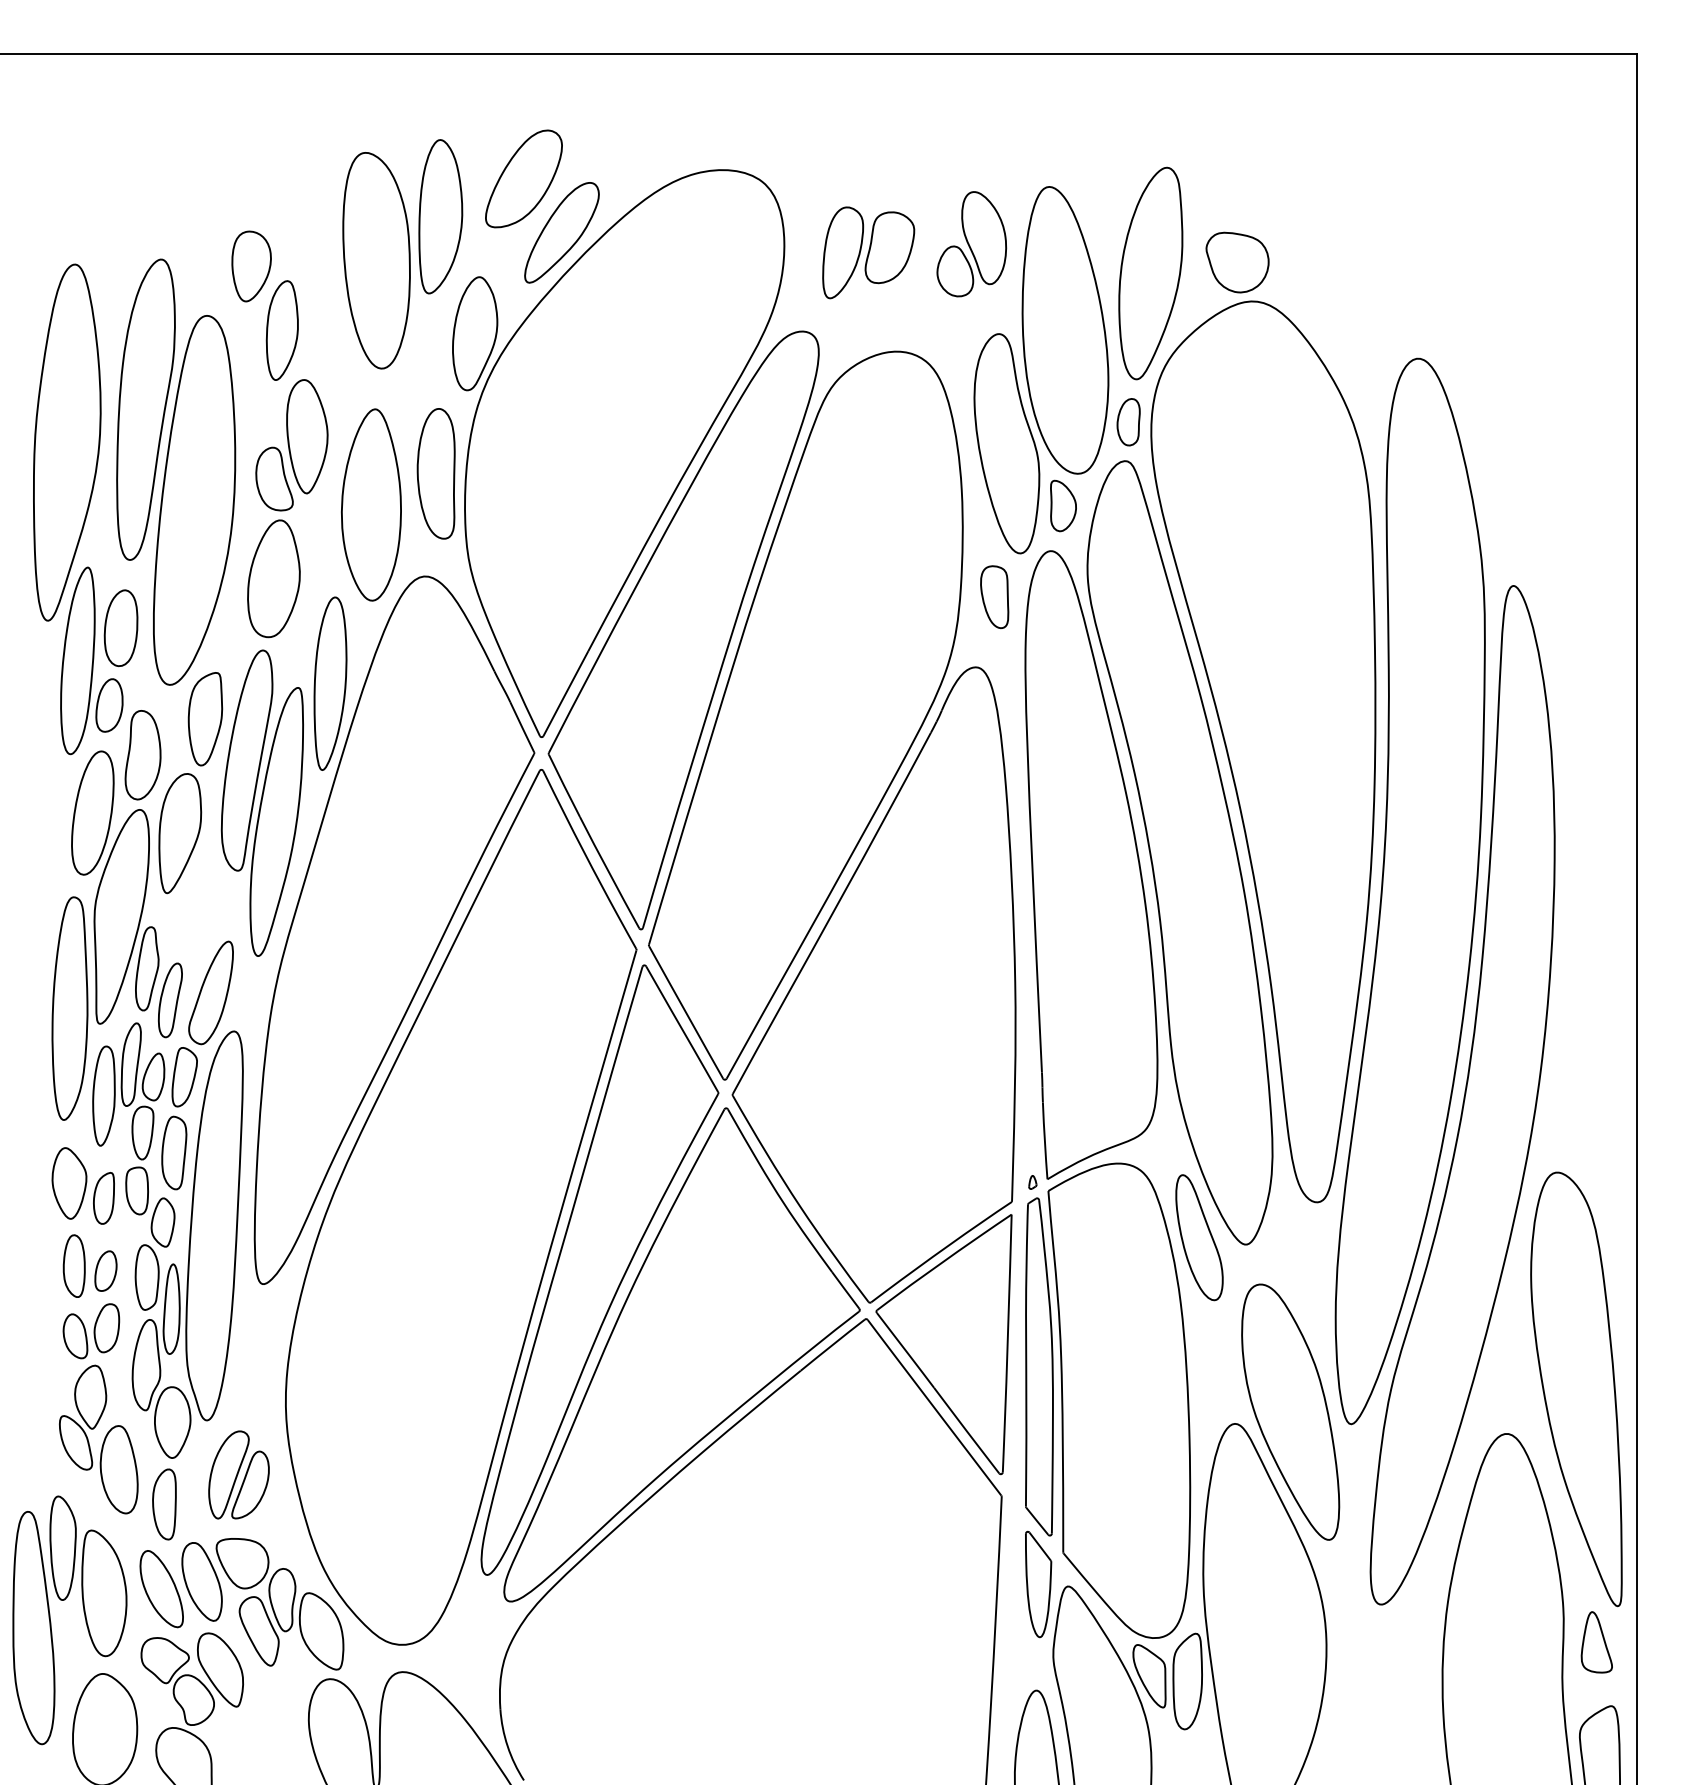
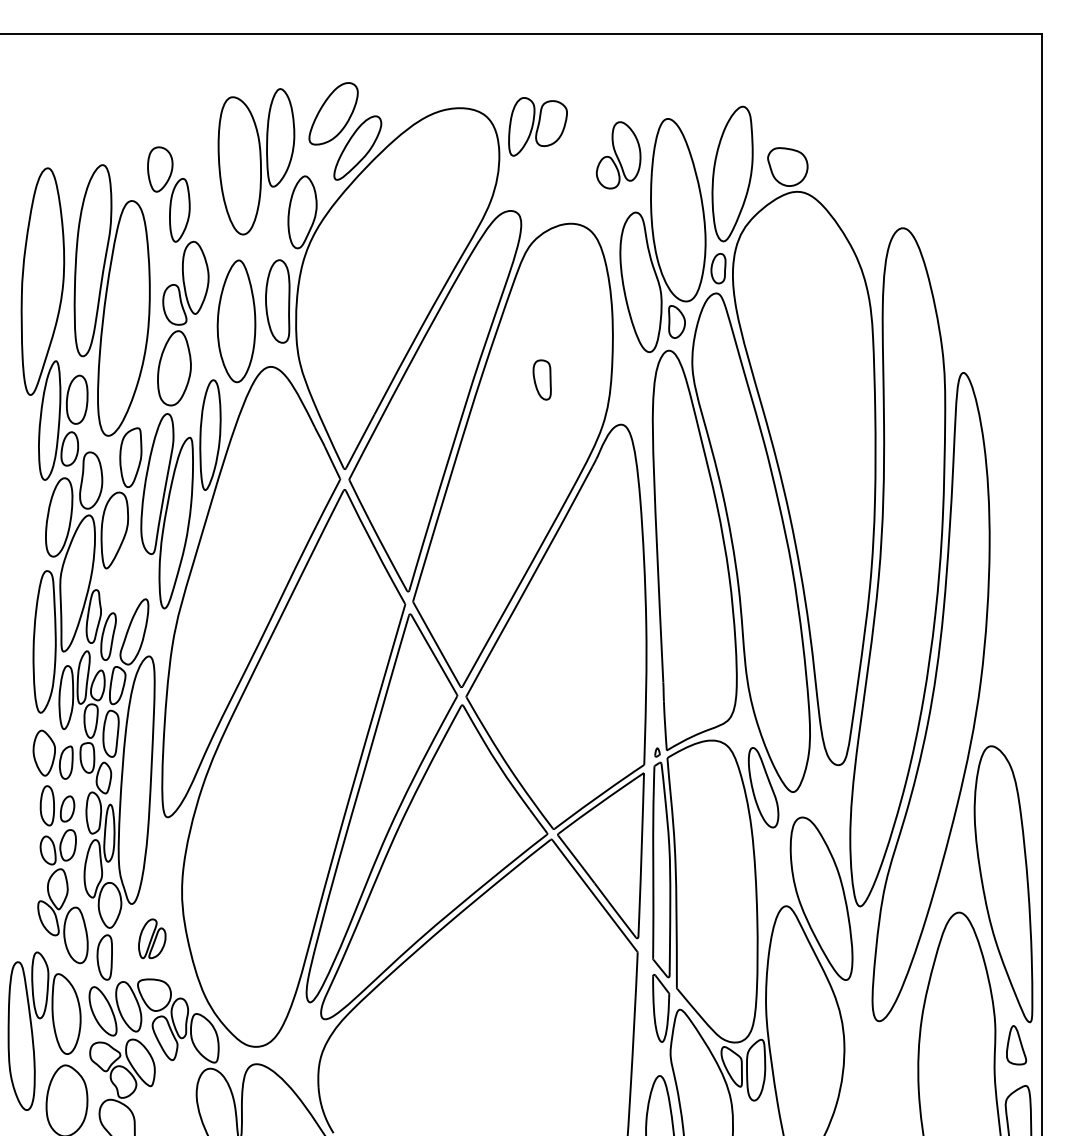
part: (867, 252) -> (537, 126), moved
part: (993, 596) -> (541, 379), moved
part: (239, 1474) -> (152, 938), size x0.7

